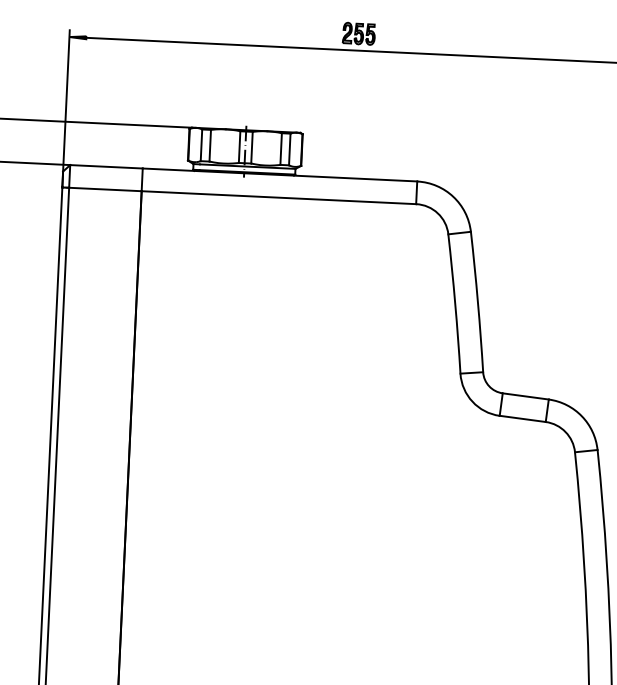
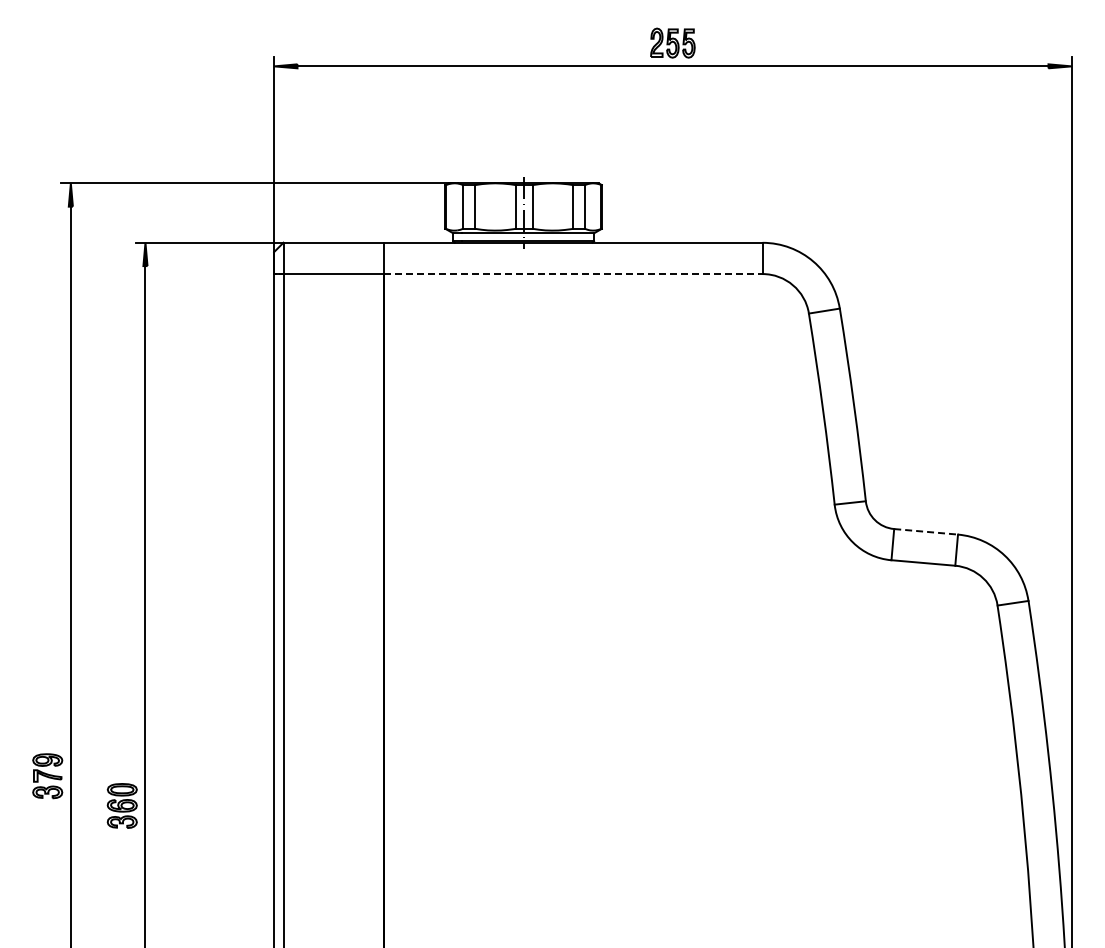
line: (279, 198) -> (573, 274), solid -> dashed
line: (526, 396) -> (926, 531), solid -> dashed

